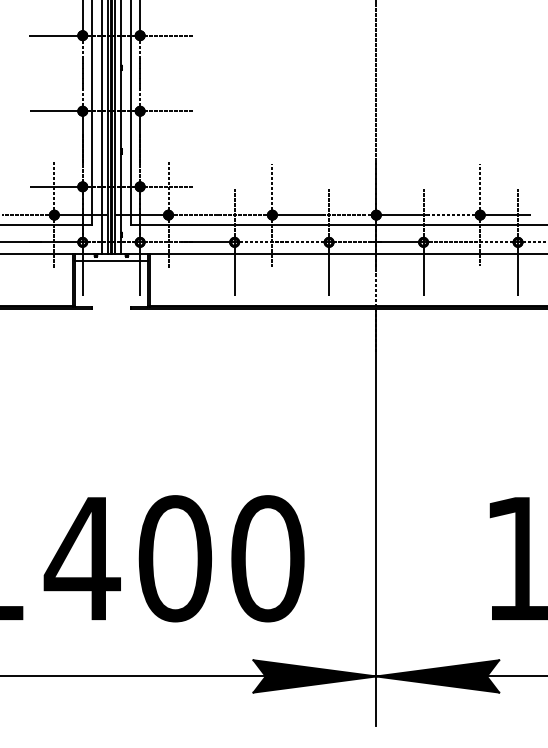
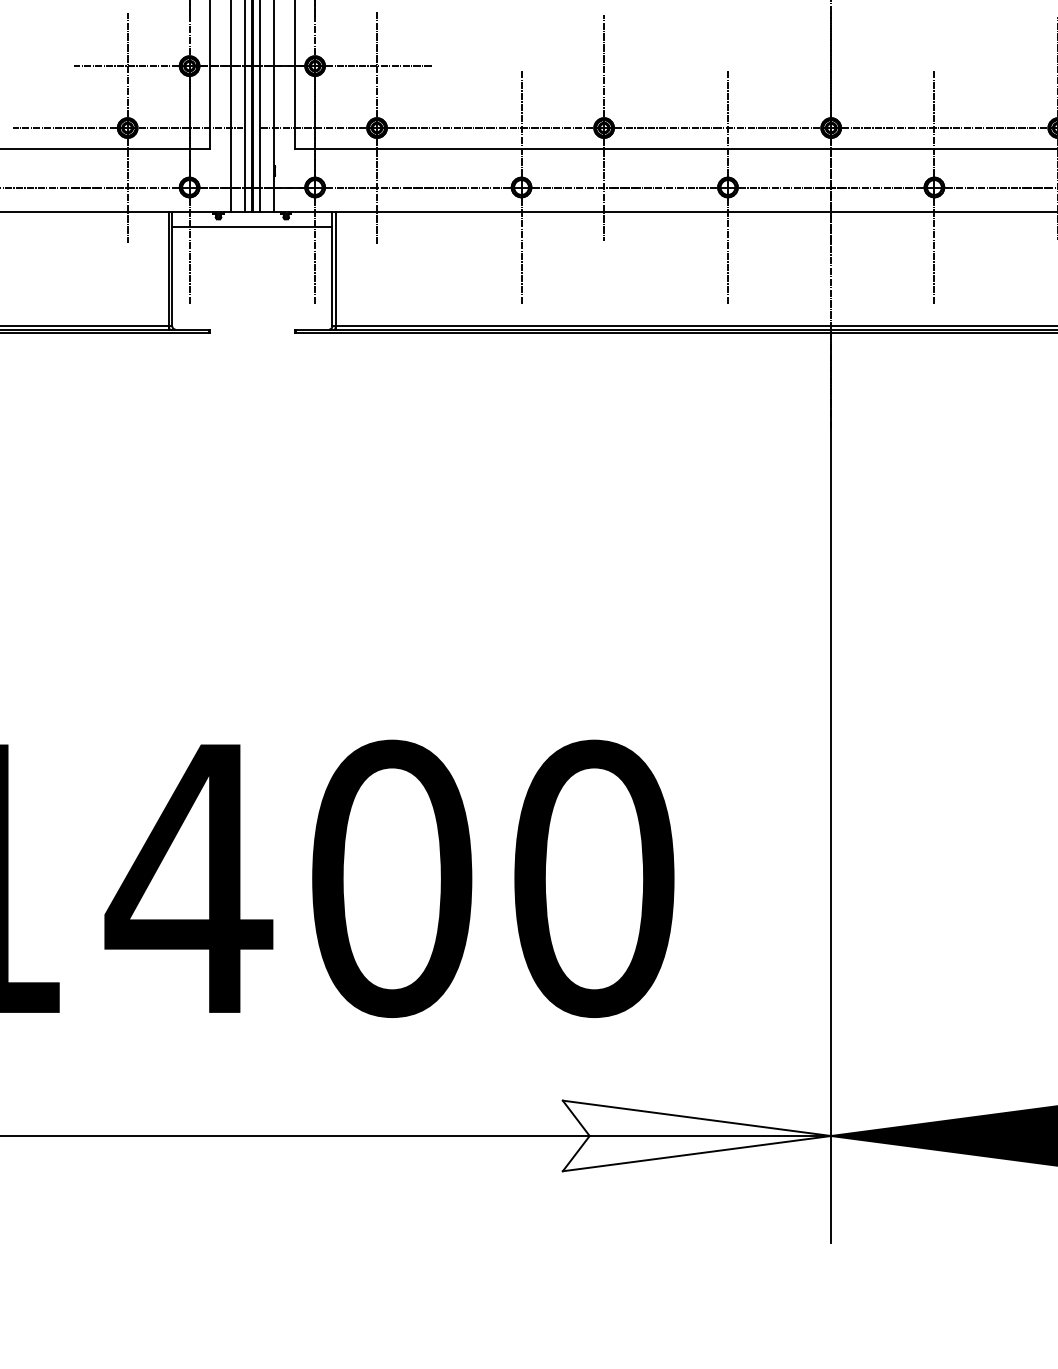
fill: (314, 676) -> (696, 1136), removed

